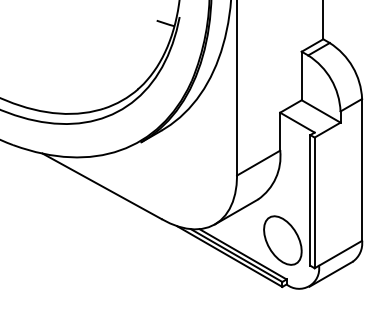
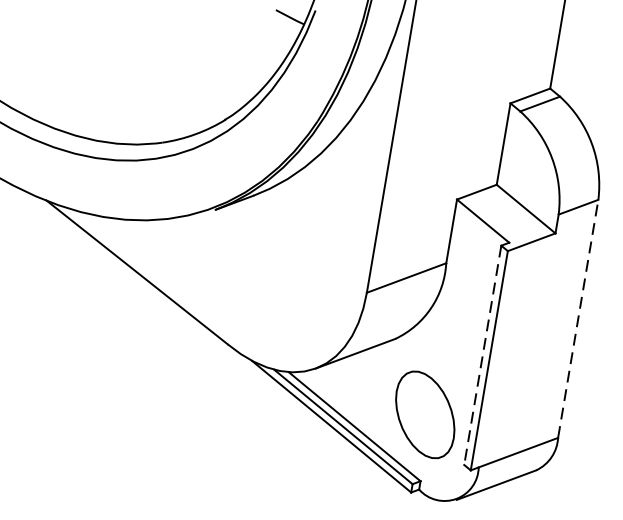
line: (362, 169) -> (579, 318), solid -> dashed
line: (310, 200) -> (482, 355), solid -> dashed

